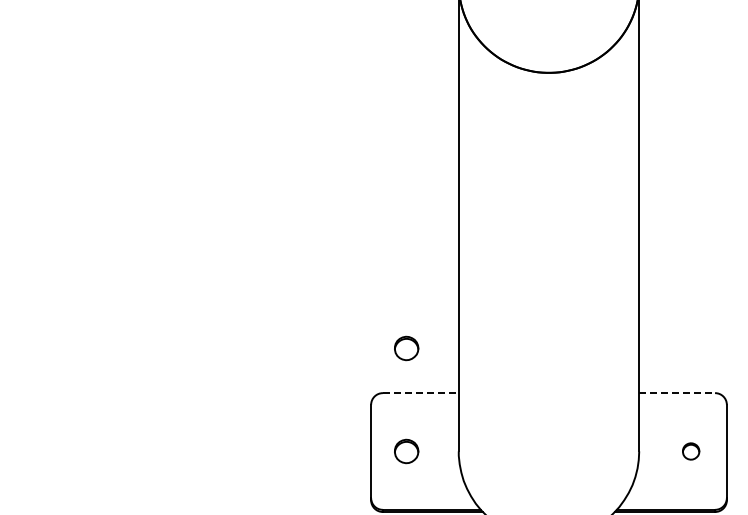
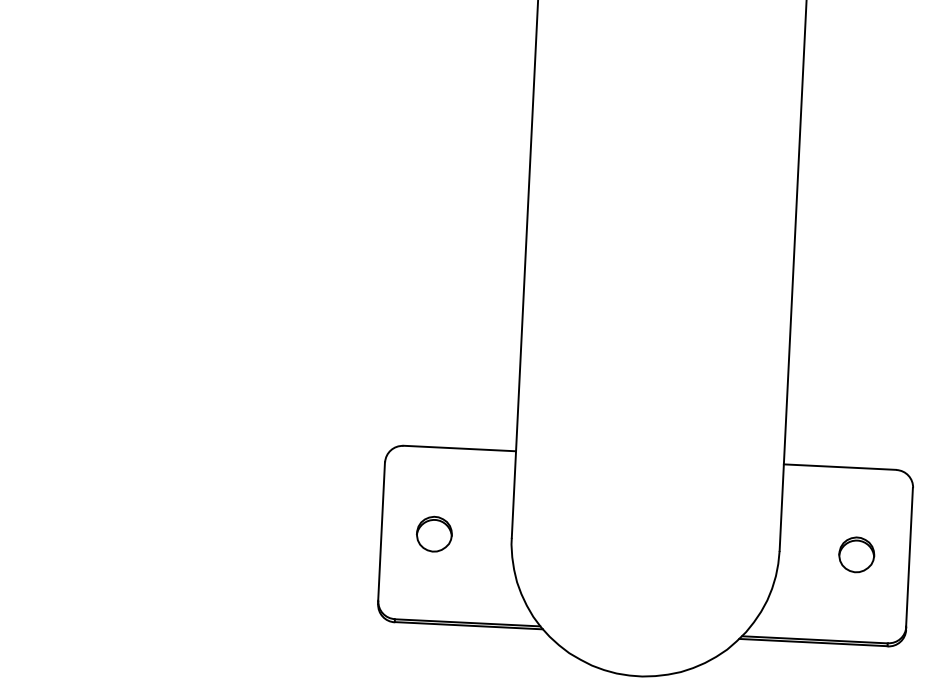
part: (406, 348) -> (441, 381), removed
line: (420, 393) -> (459, 449), dashed -> solid
line: (677, 393) -> (840, 467), dashed -> solid
part: (690, 451) -> (855, 554), size x1.43

